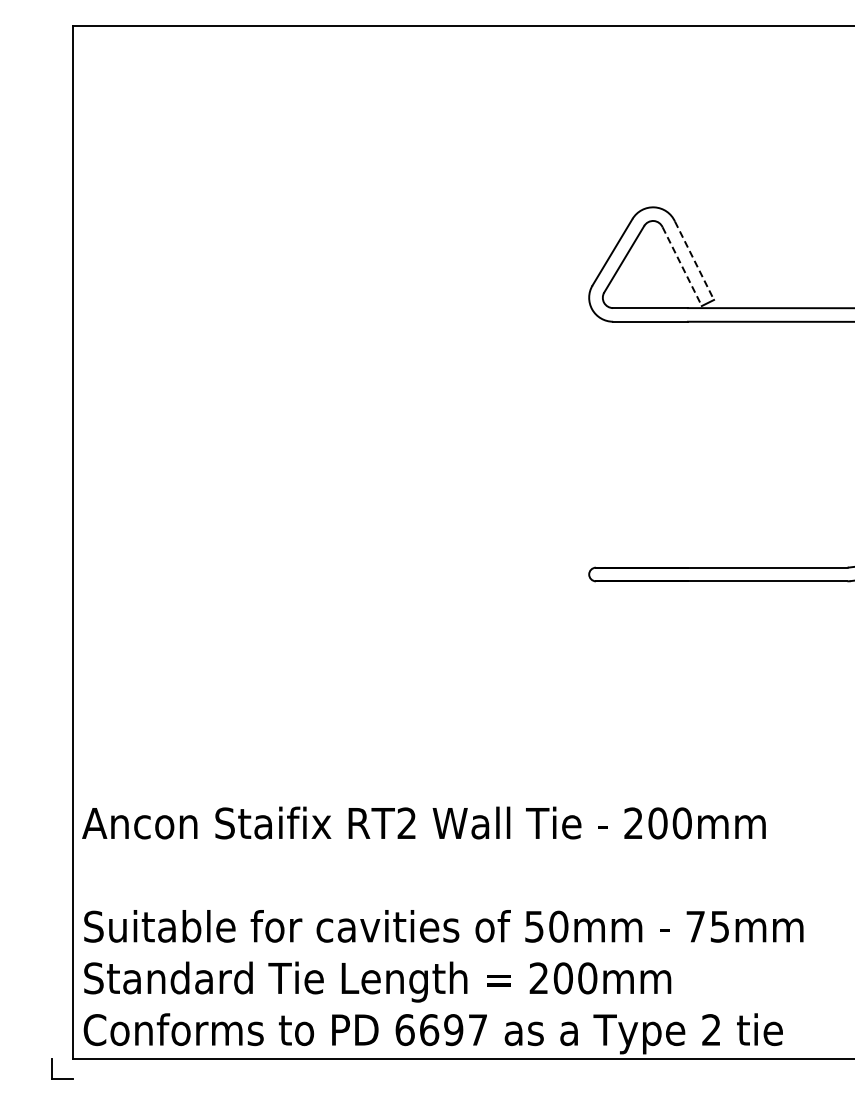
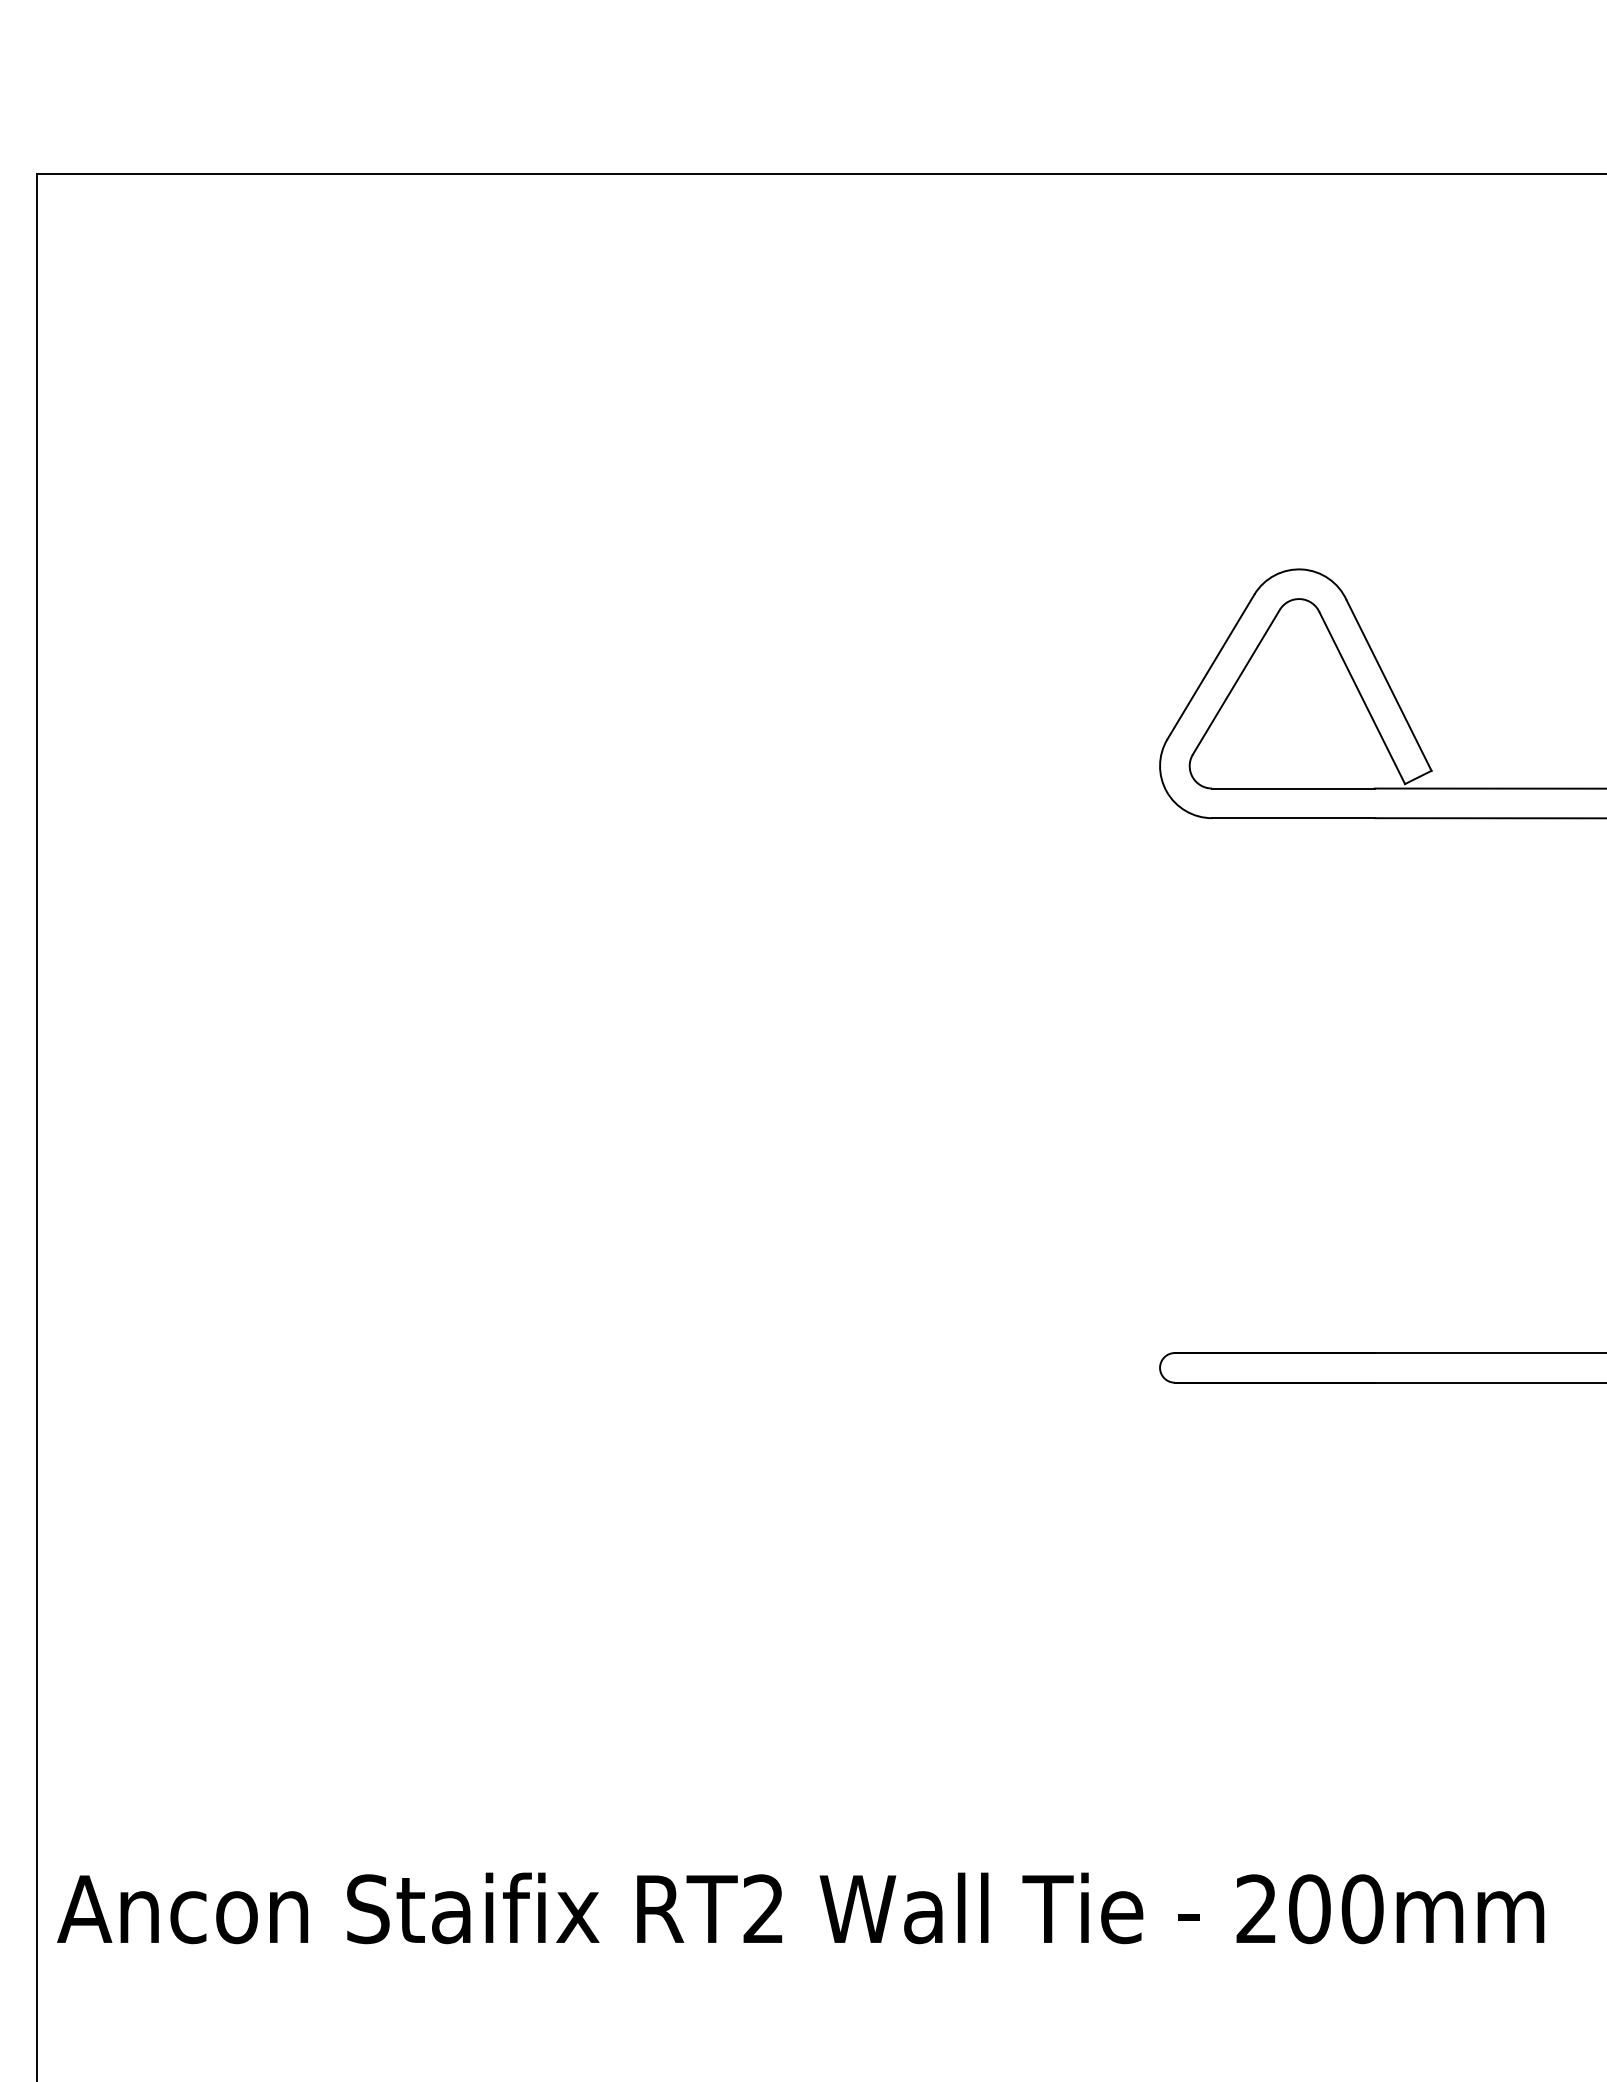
line: (694, 260) -> (1389, 684), dashed -> solid
line: (682, 266) -> (1362, 698), dashed -> solid

